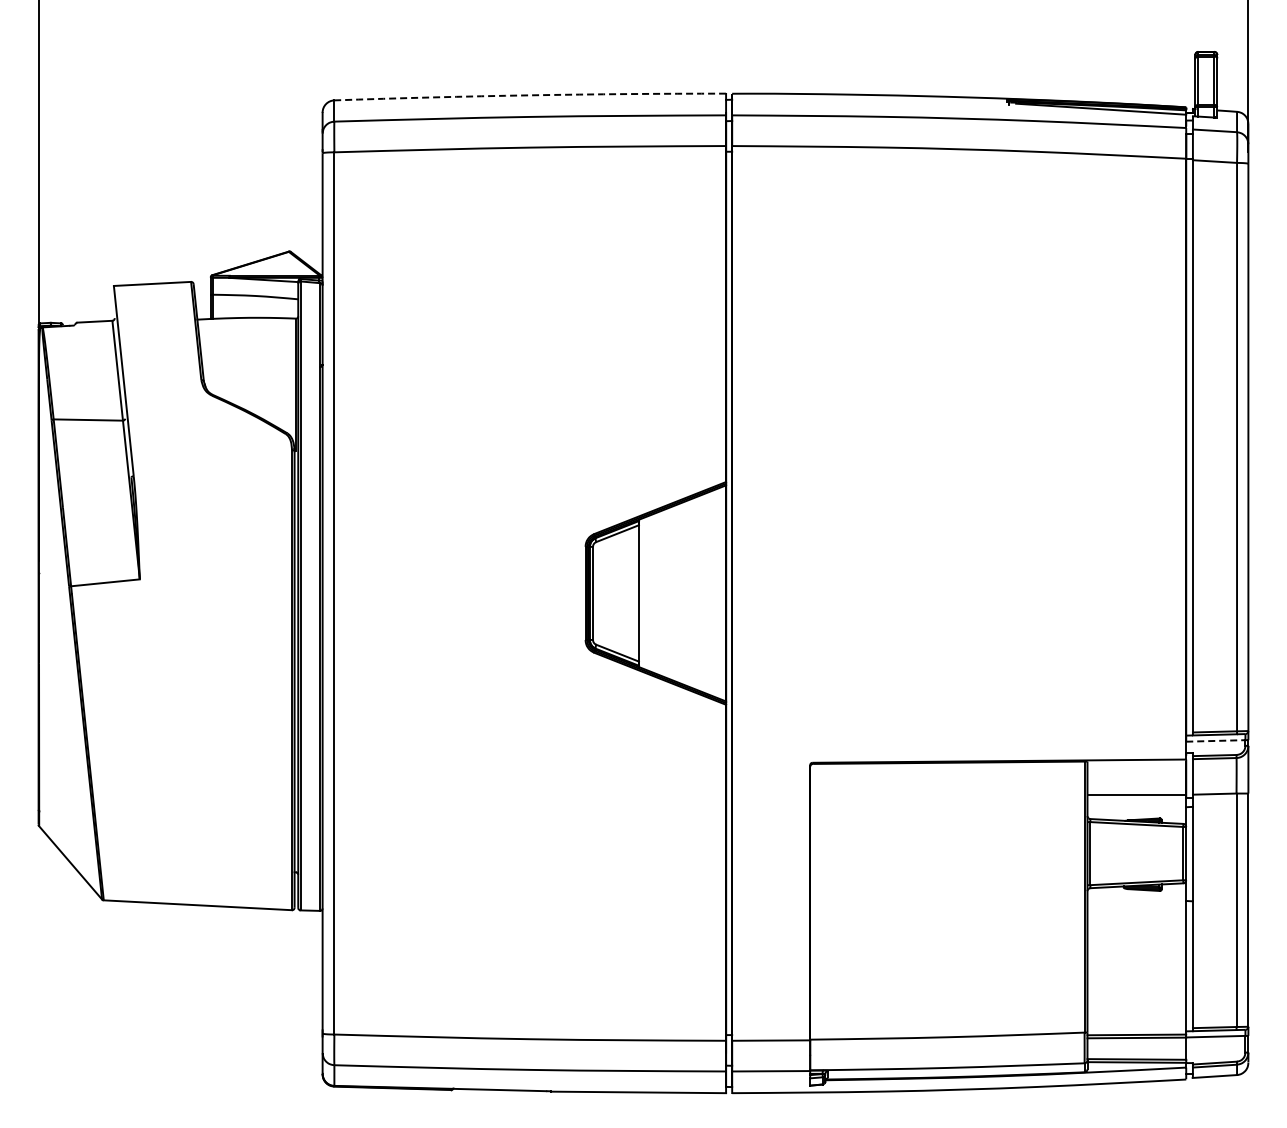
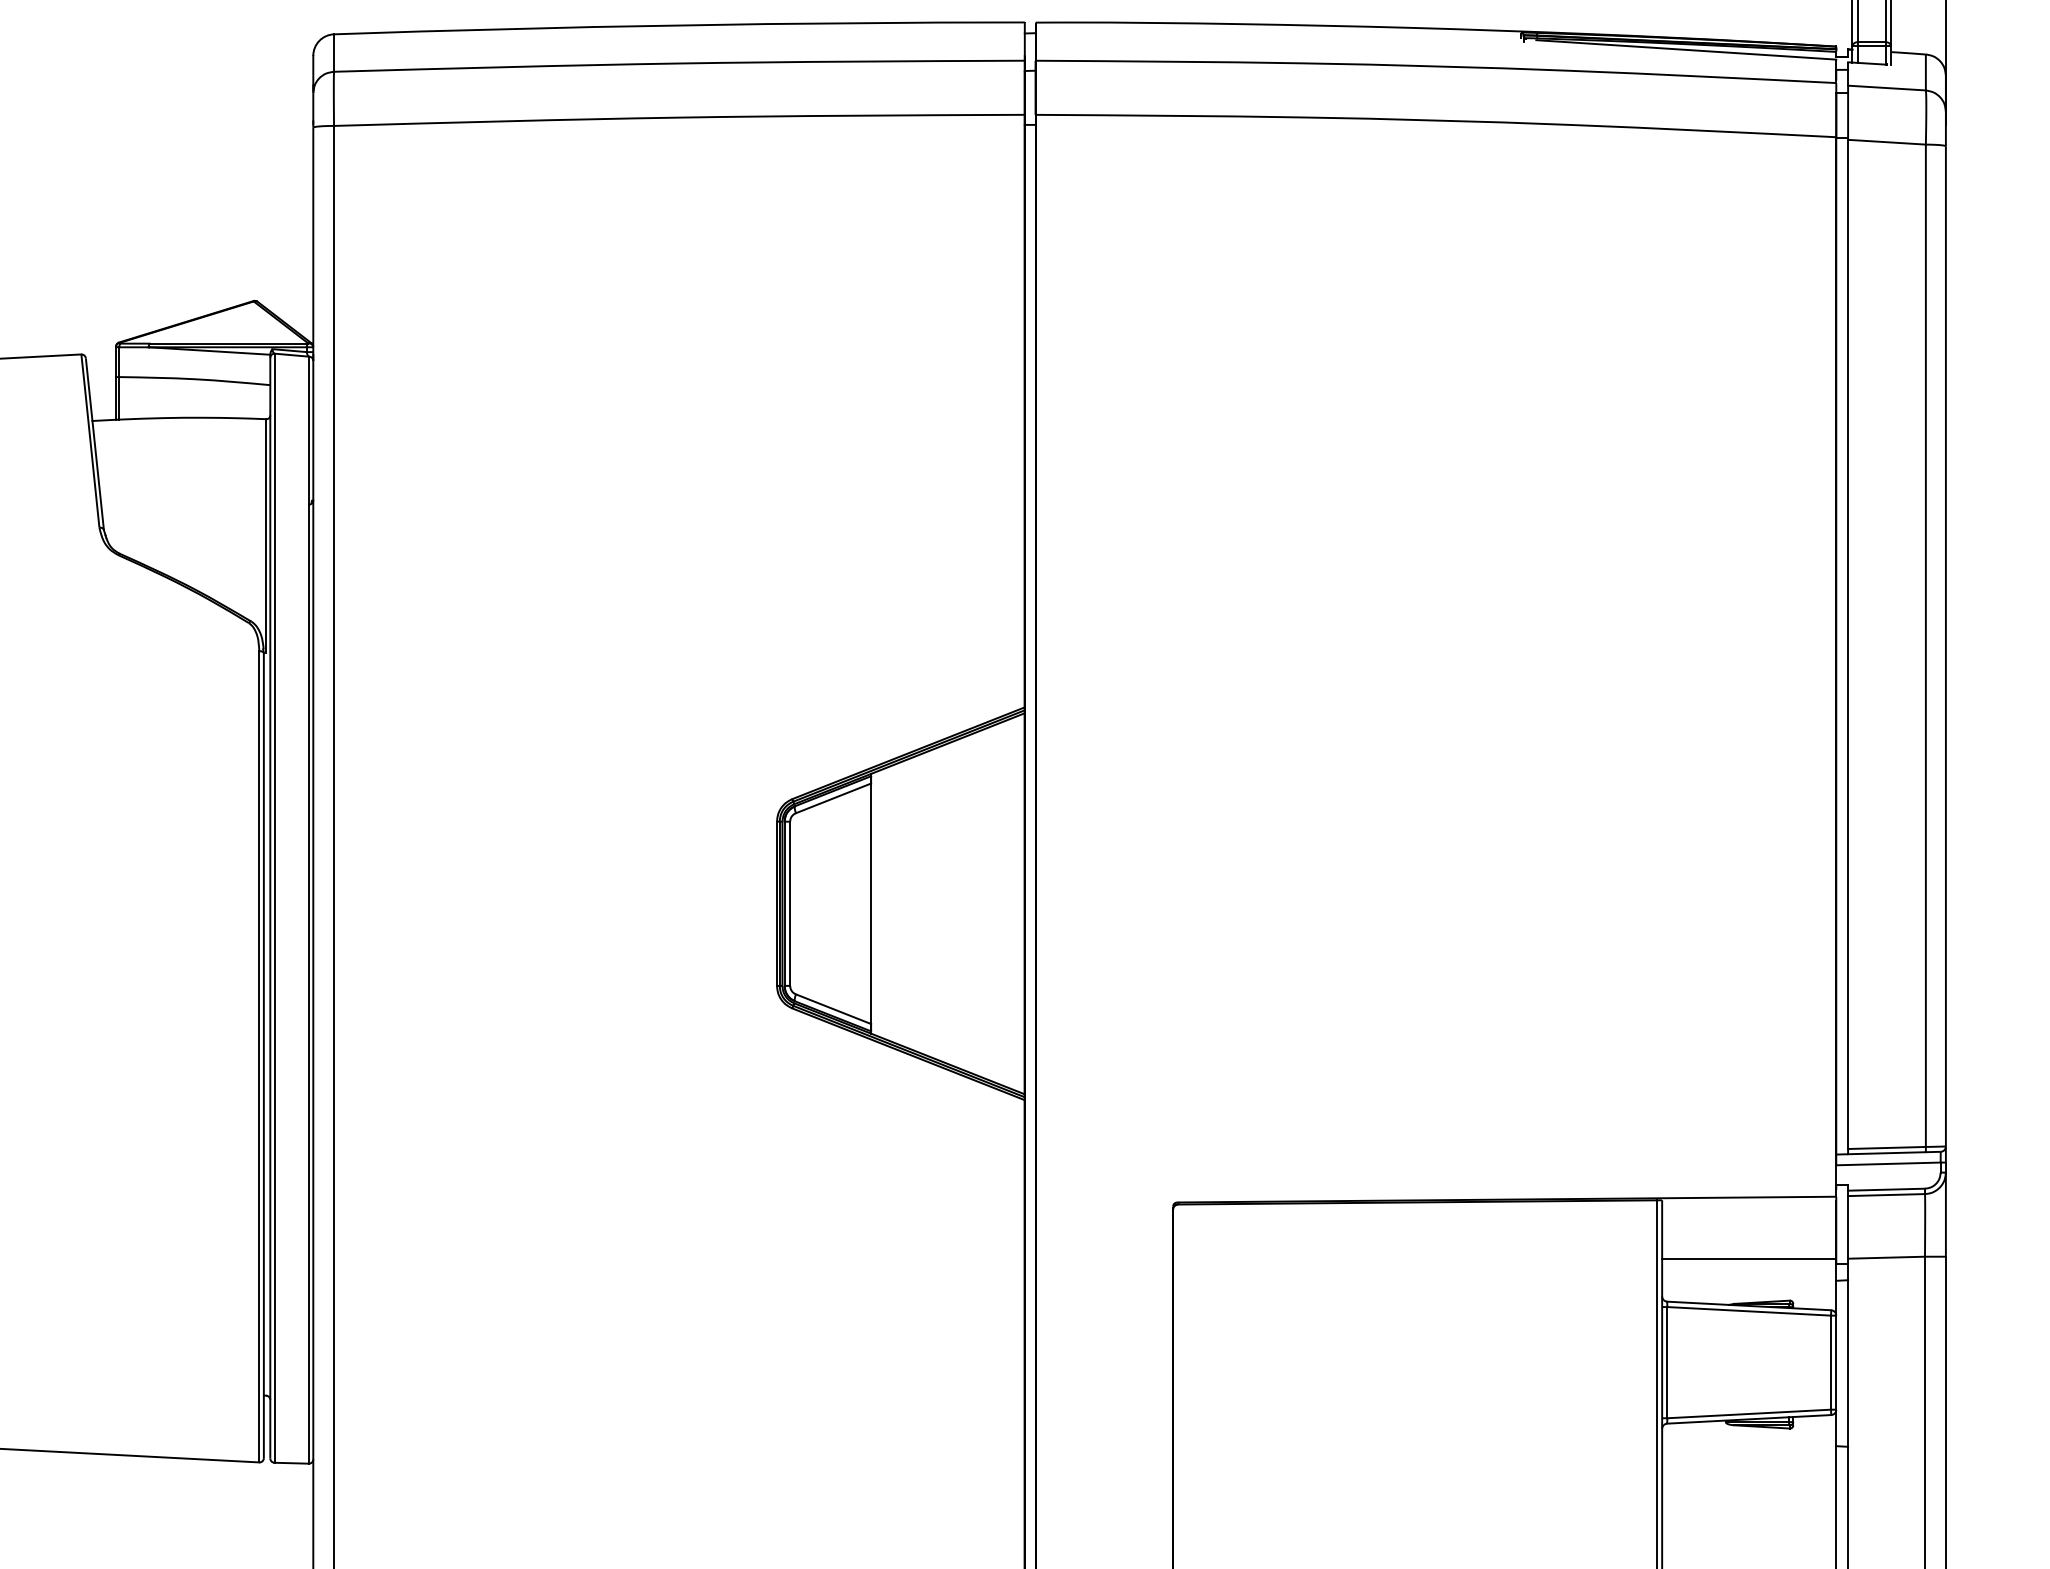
arc: (530, 95) -> (679, 25), dashed -> solid
line: (1215, 740) -> (1887, 1163), dashed -> solid

